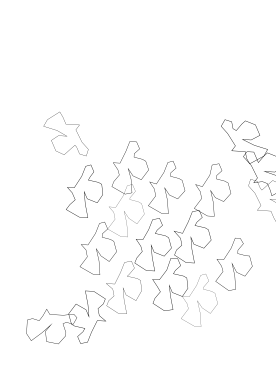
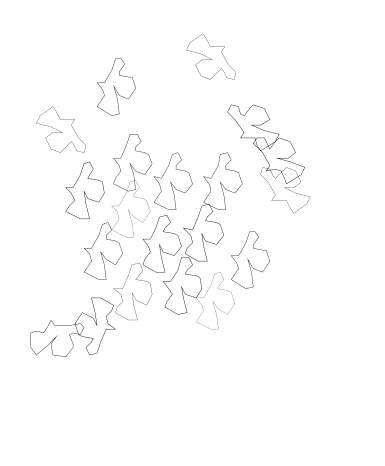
part: (208, 73) -> (210, 56), added
part: (119, 96) -> (116, 86), added

